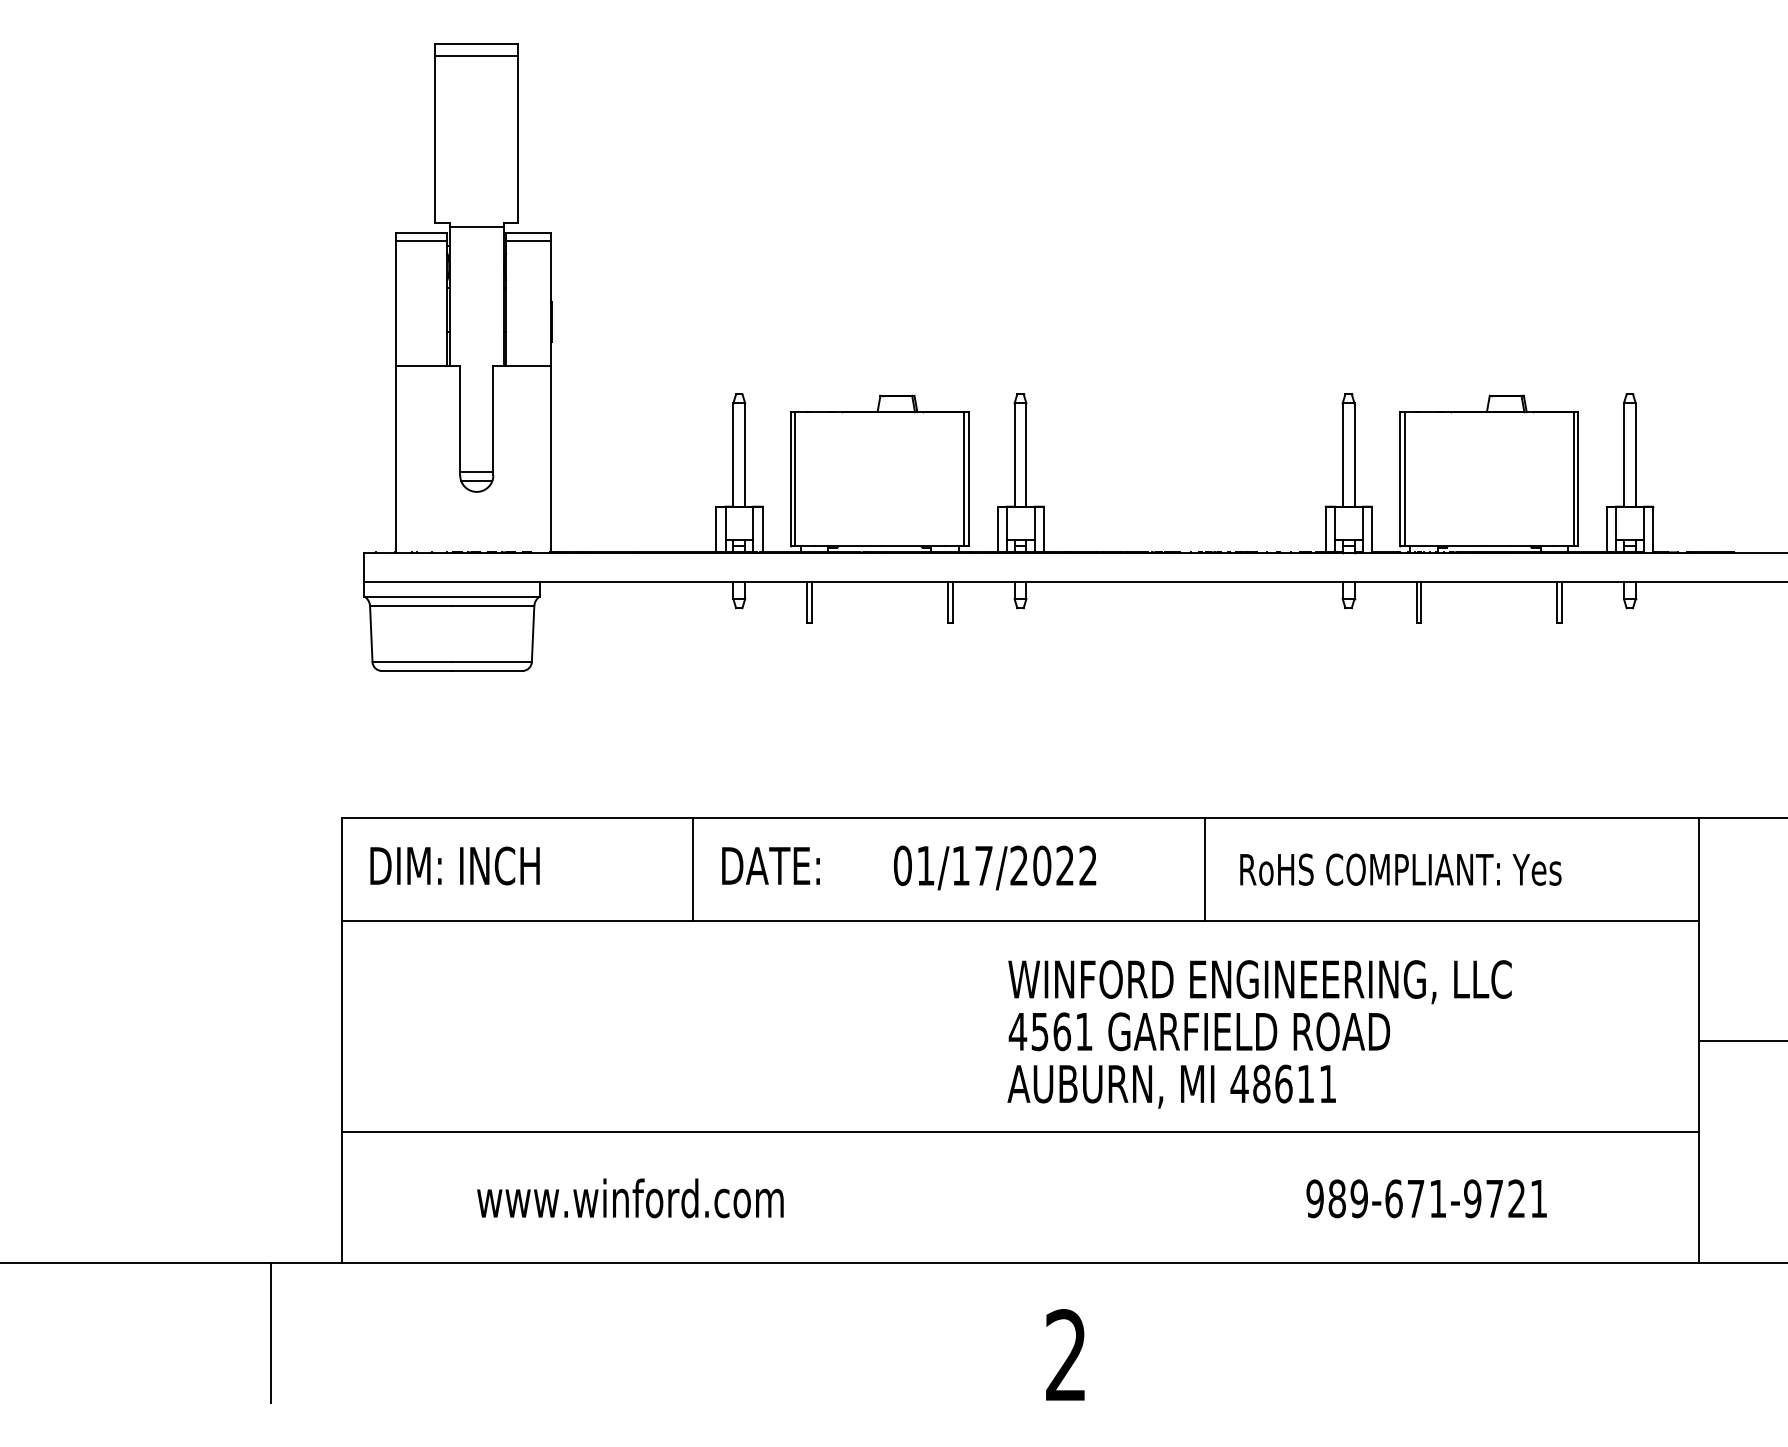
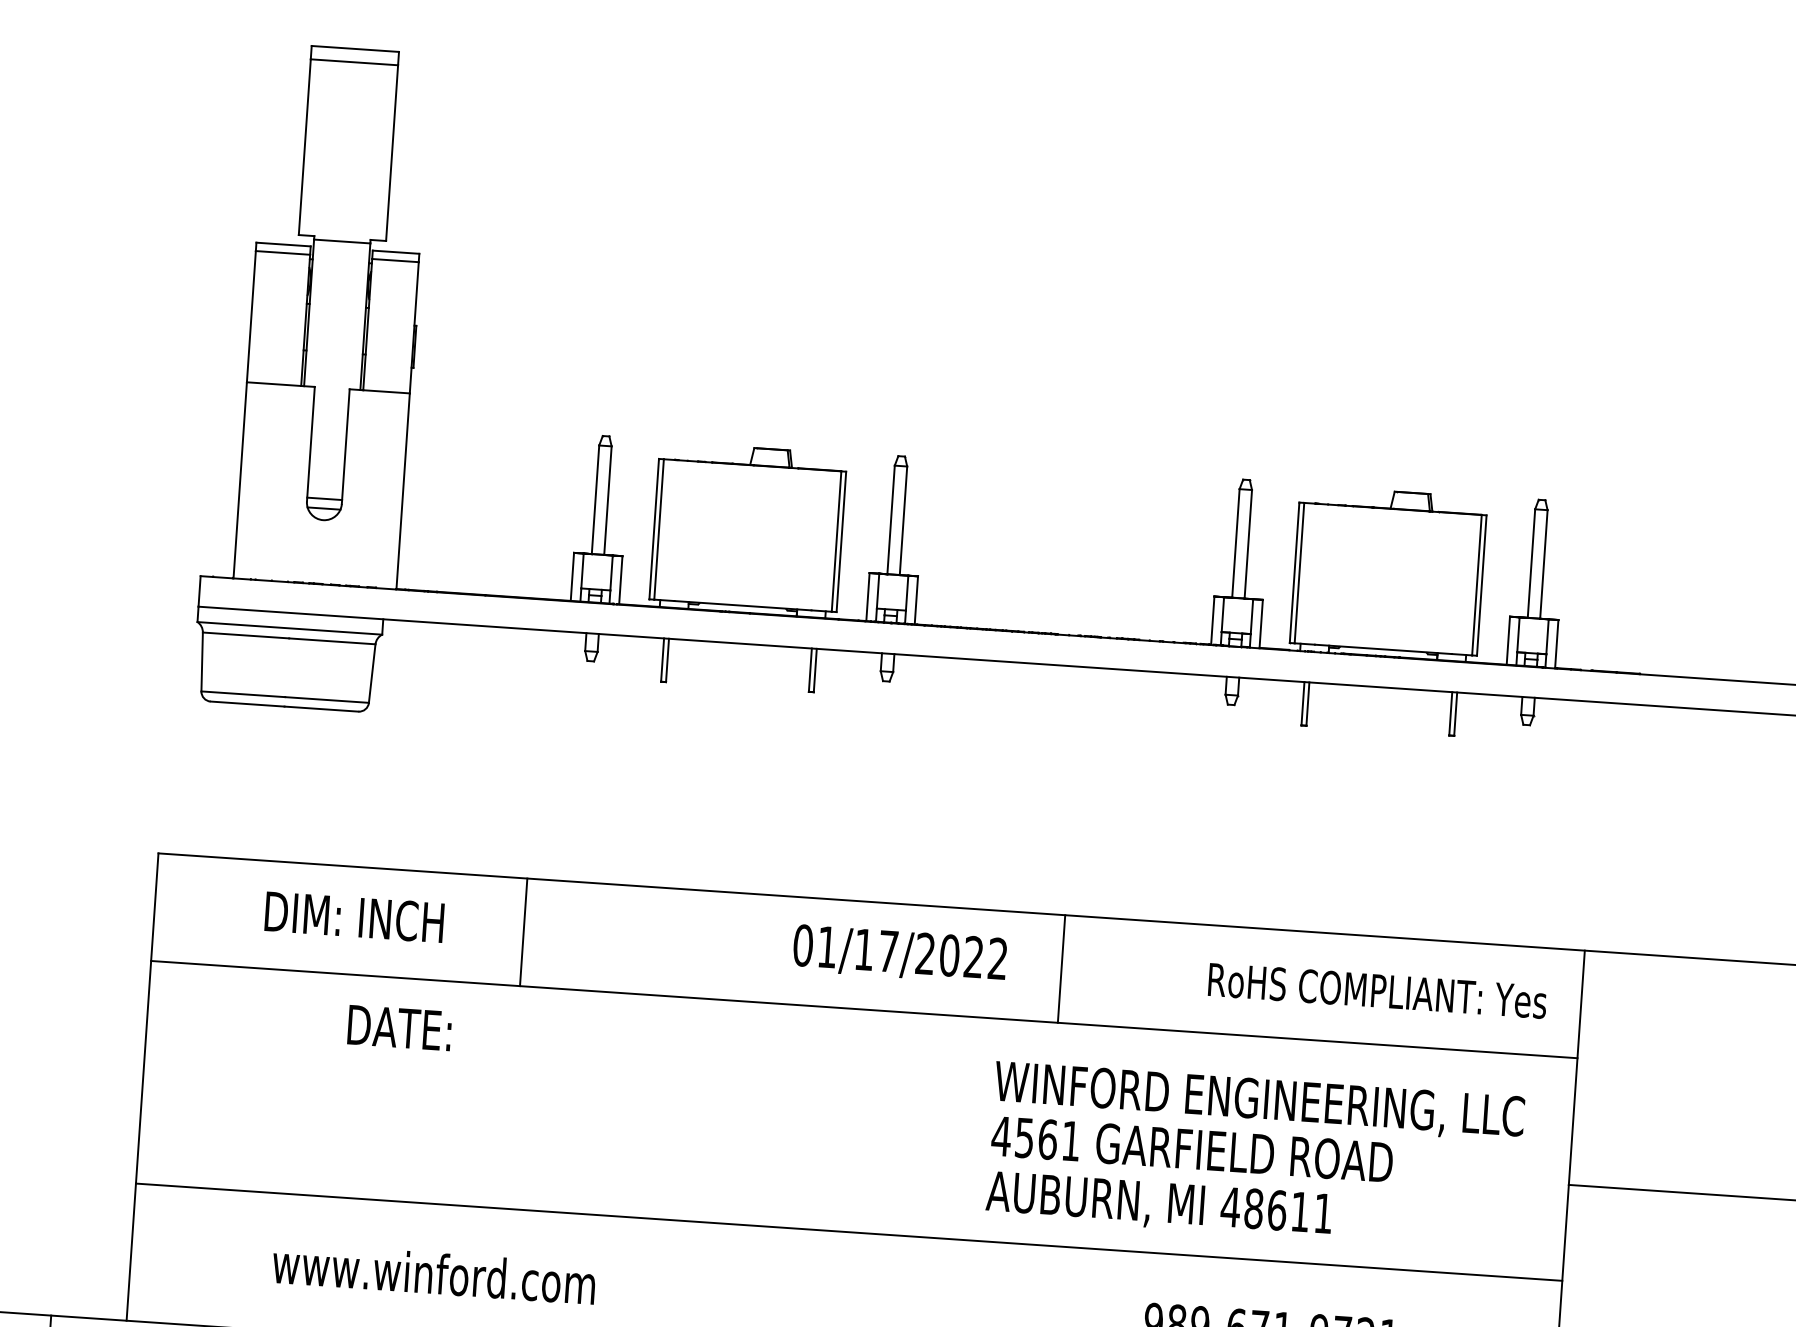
text: (454, 865) -> (353, 916), moved
text: (770, 865) -> (399, 1027), moved
text: (995, 867) -> (900, 953), moved
text: (1400, 869) -> (1377, 990), moved
text: (1259, 1034) -> (1255, 1156), moved

